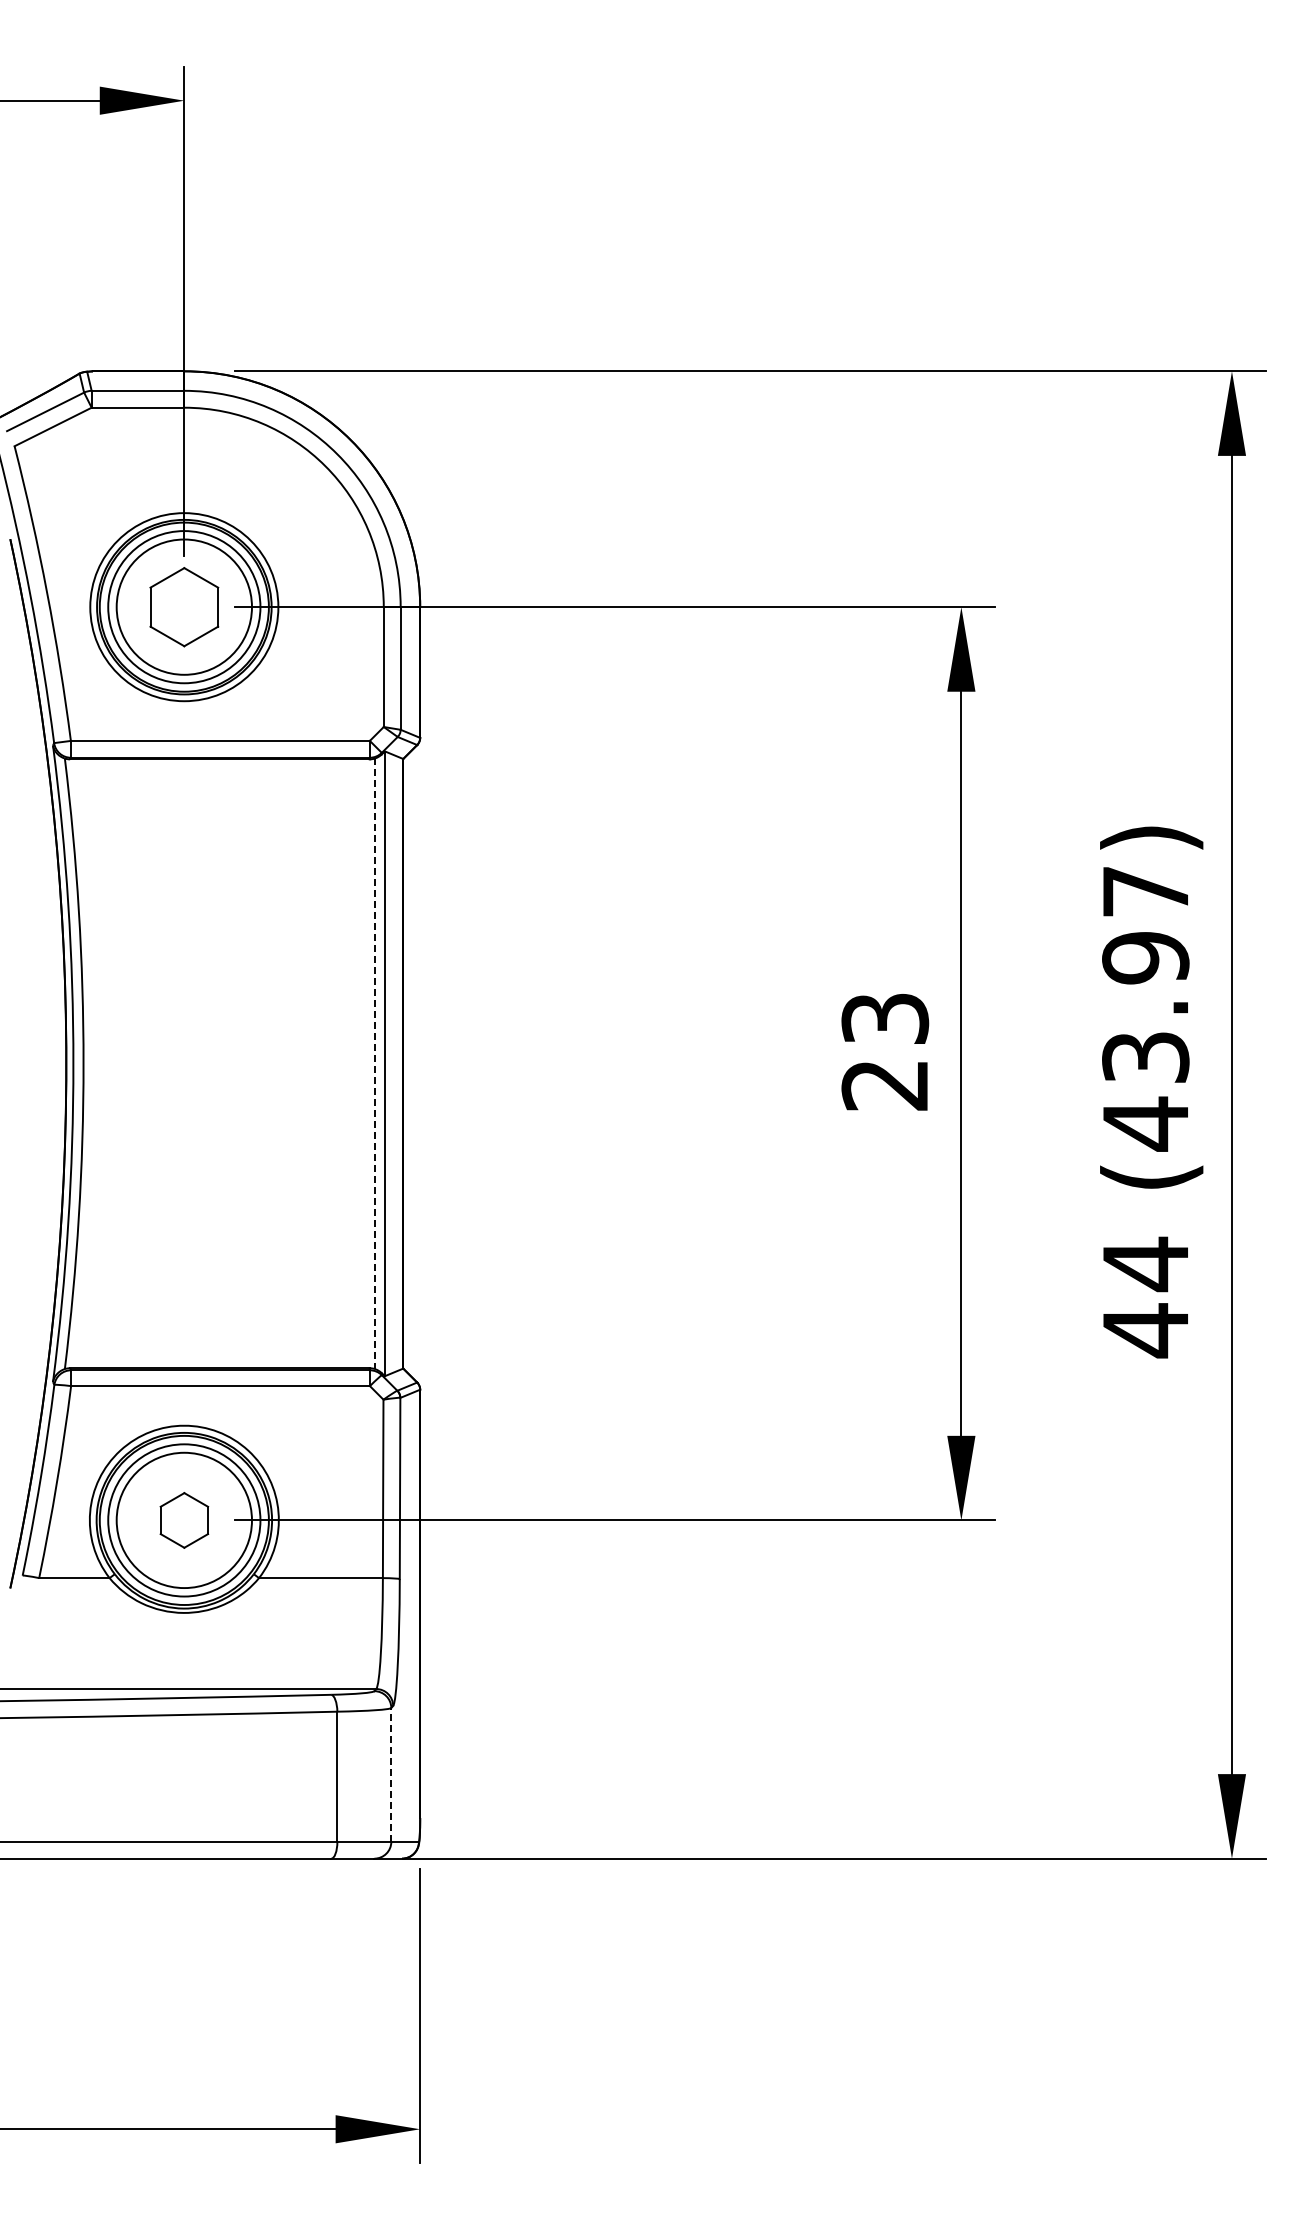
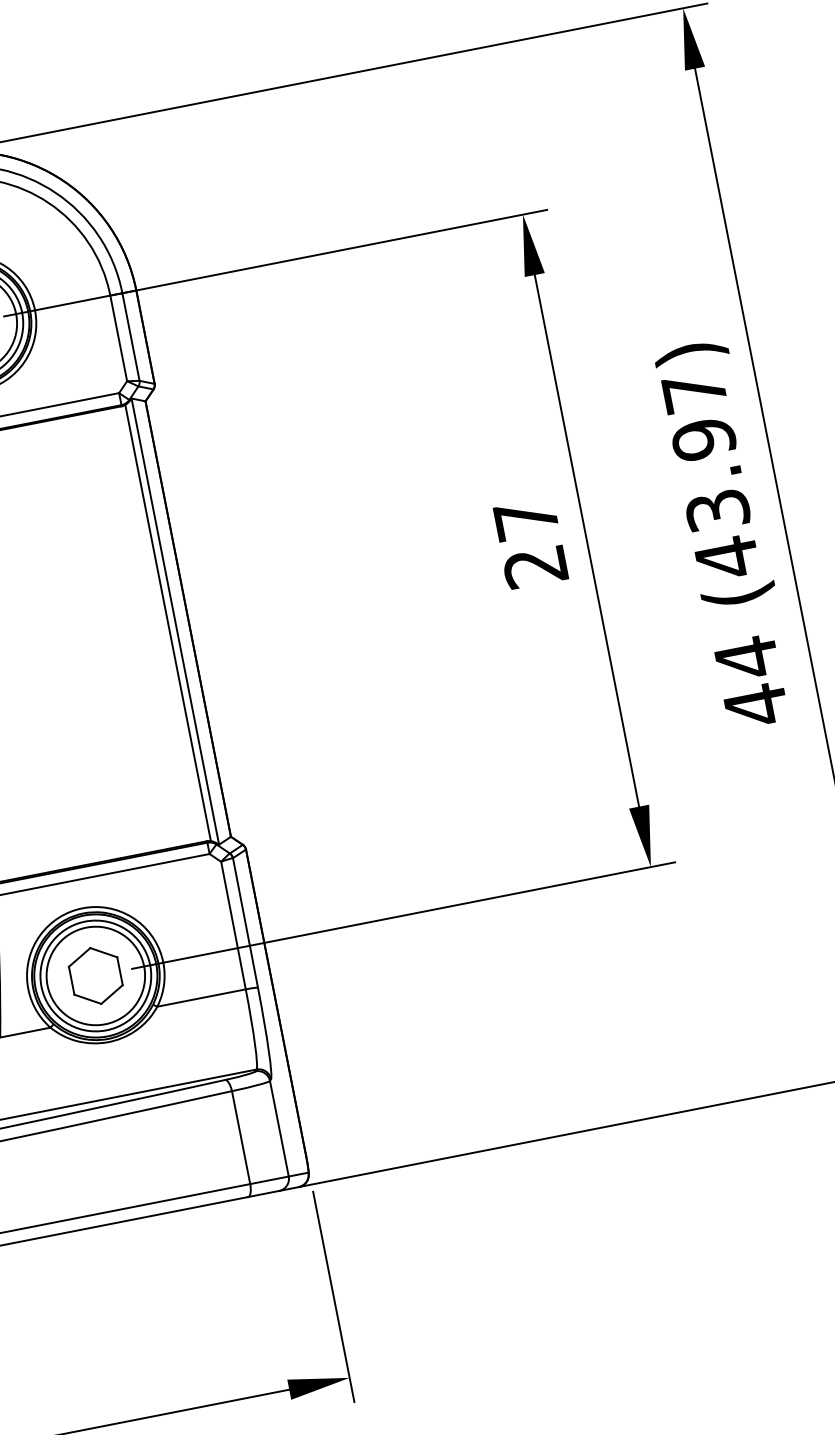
text: (885, 1018) -> (526, 519), 23 -> 27
line: (375, 1064) -> (168, 623), dashed -> solid
part: (184, 1520) -> (95, 976), size x1.43
line: (391, 1774) -> (279, 1128), dashed -> solid

